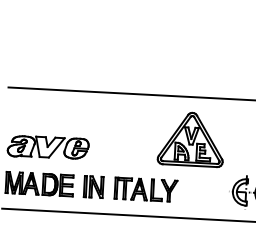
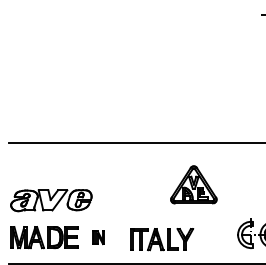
part: (191, 138) -> (193, 184), size x0.7
part: (93, 186) -> (98, 237), size x0.6
part: (146, 189) -> (162, 239), moved

